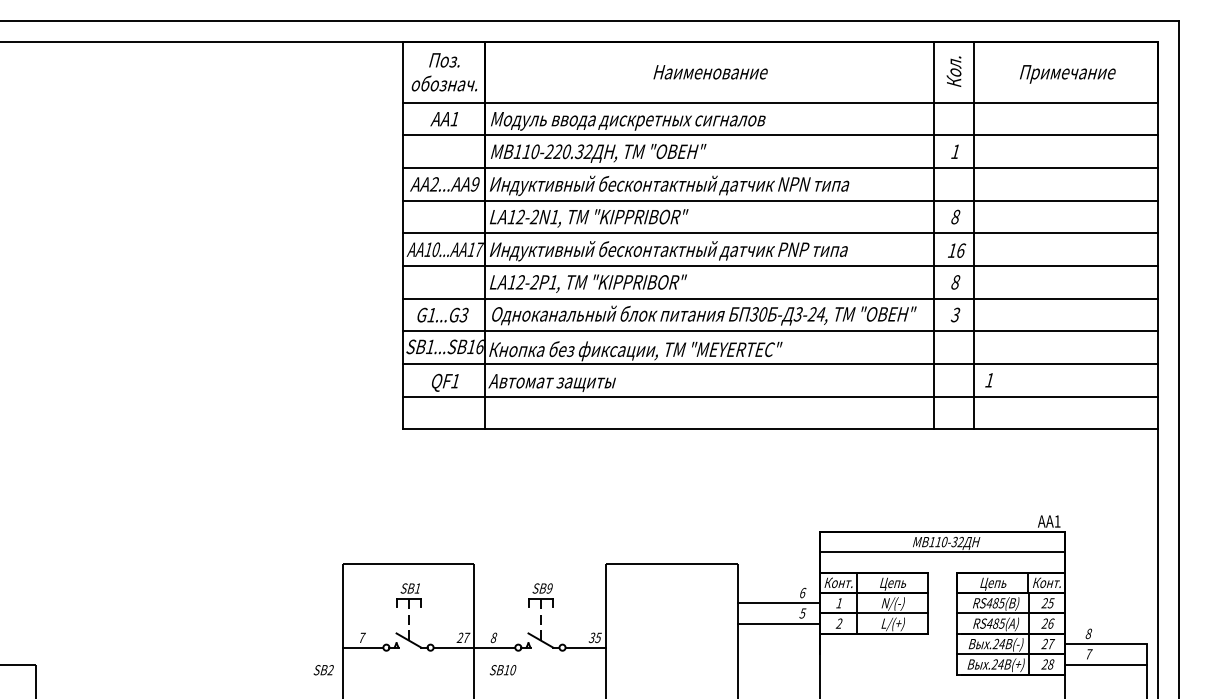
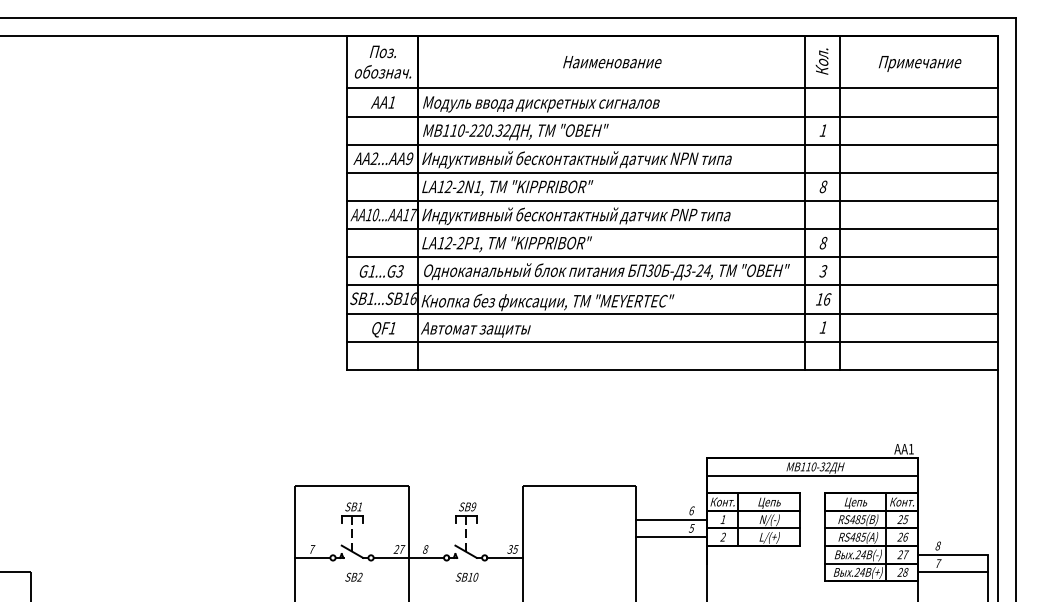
text: (957, 250) -> (824, 299), moved
text: (988, 380) -> (822, 327), moved
text: (323, 670) -> (353, 577), moved
text: (503, 670) -> (467, 577), moved

